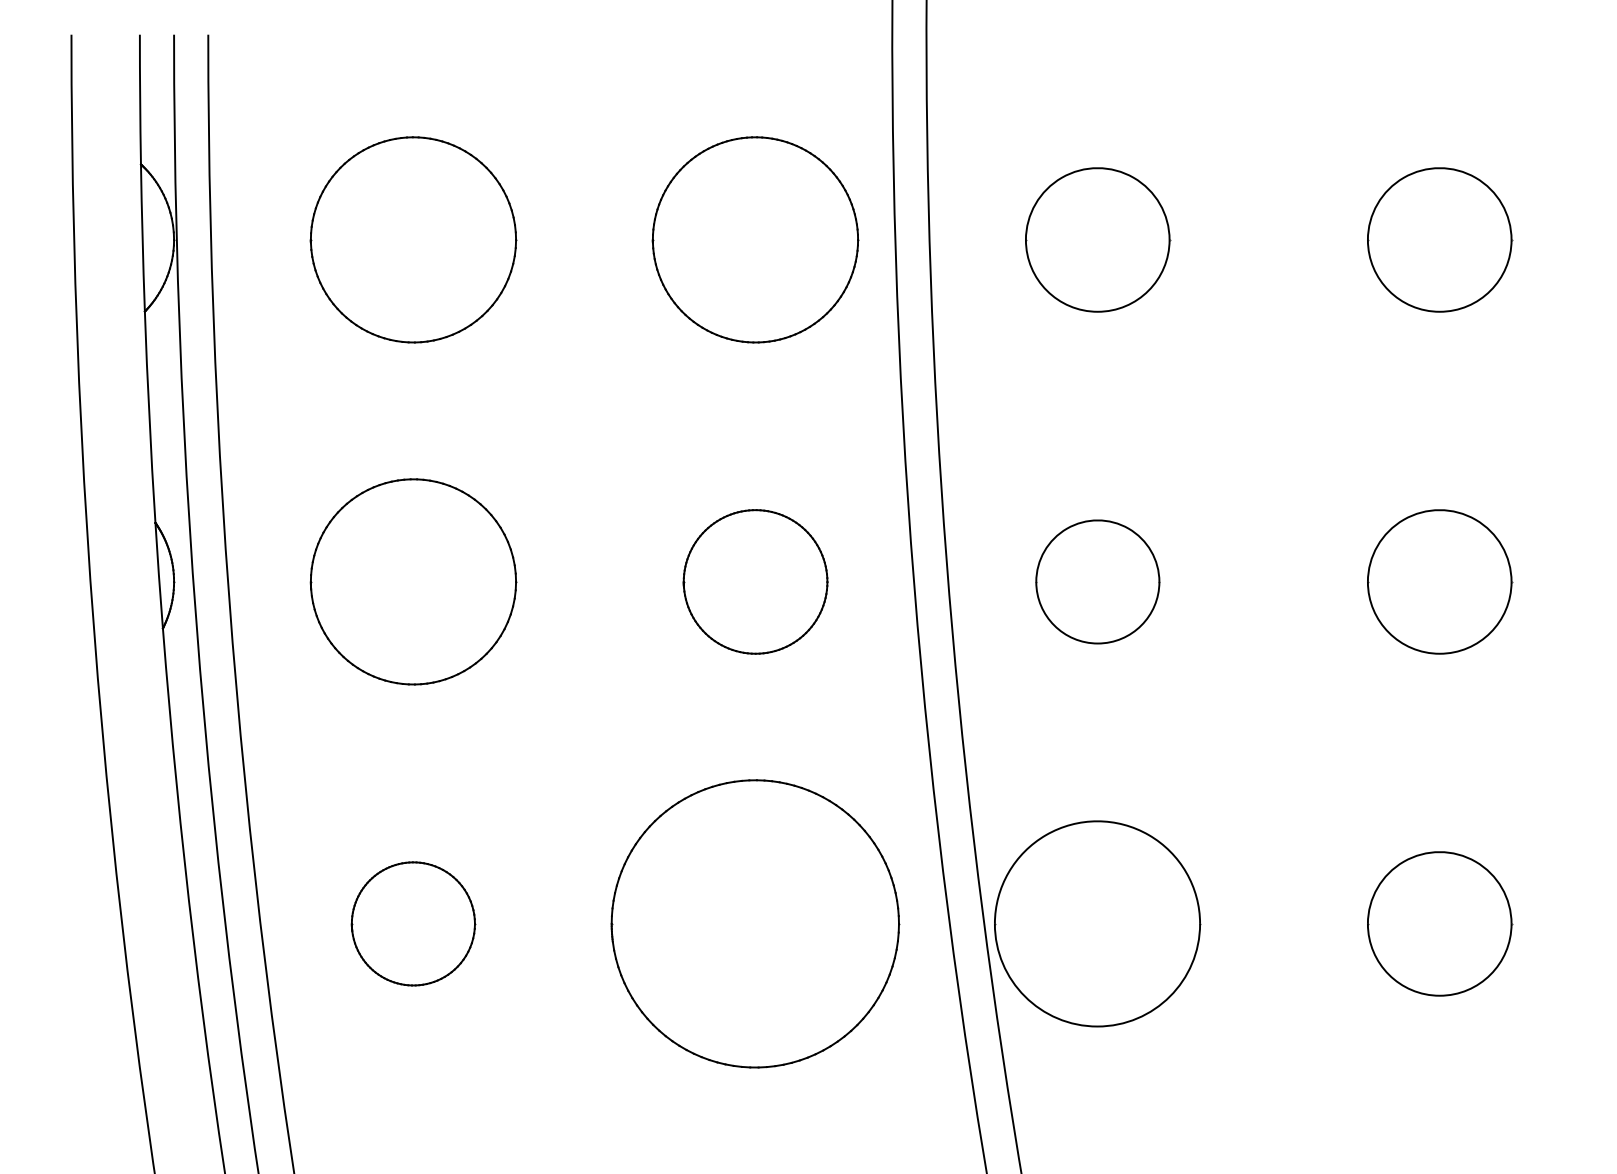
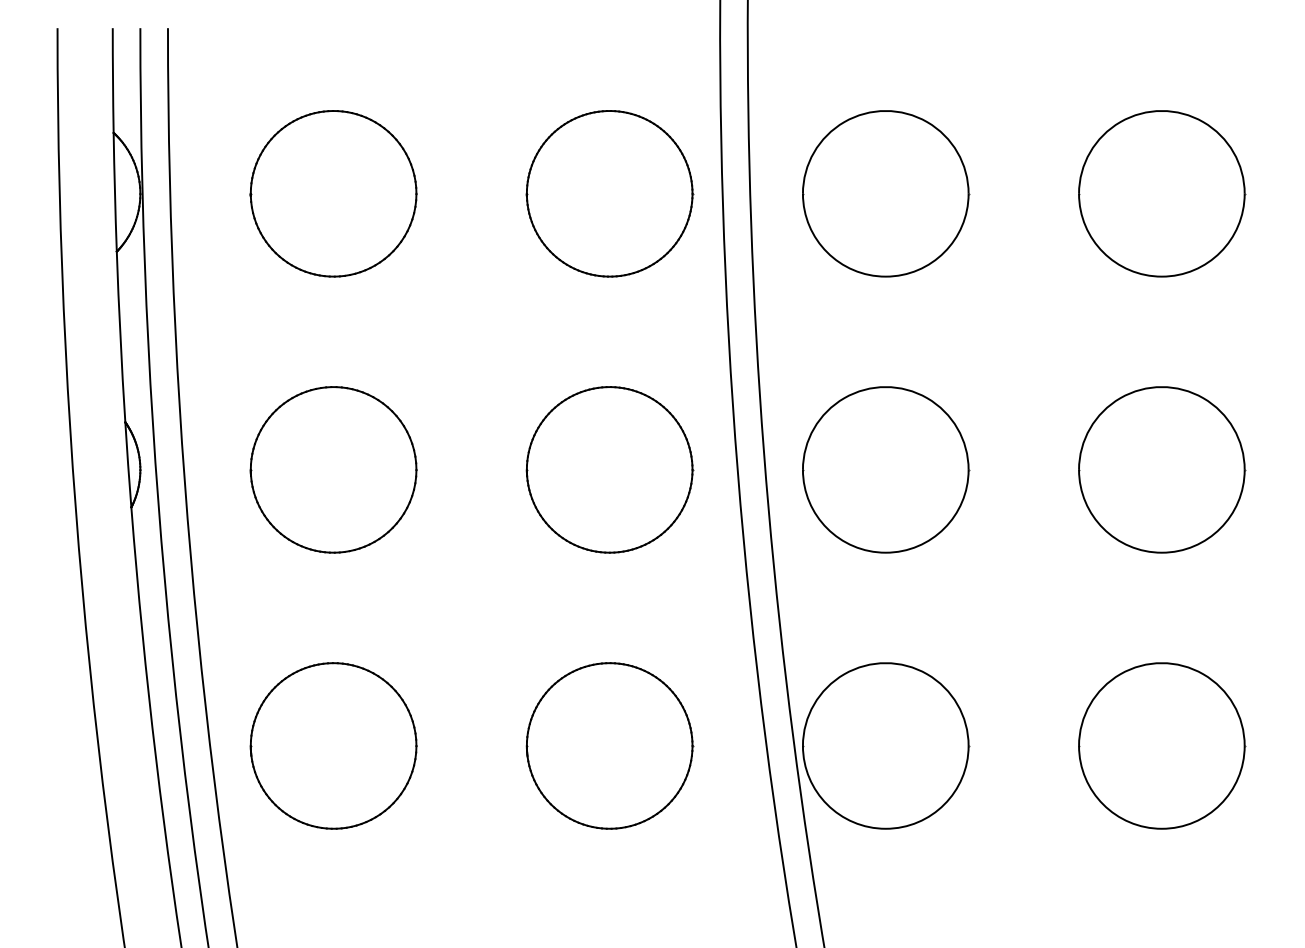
part: (1098, 239) -> (886, 193), size x1.43
part: (1440, 239) -> (1162, 193), size x1.43
part: (755, 581) -> (609, 469), size x1.43
part: (1098, 581) -> (886, 469), size x1.67
part: (1440, 581) -> (1162, 469), size x1.43
part: (413, 923) -> (333, 745), size x1.67
part: (755, 923) -> (609, 745), size x0.71
part: (1440, 923) -> (1162, 745), size x1.43

